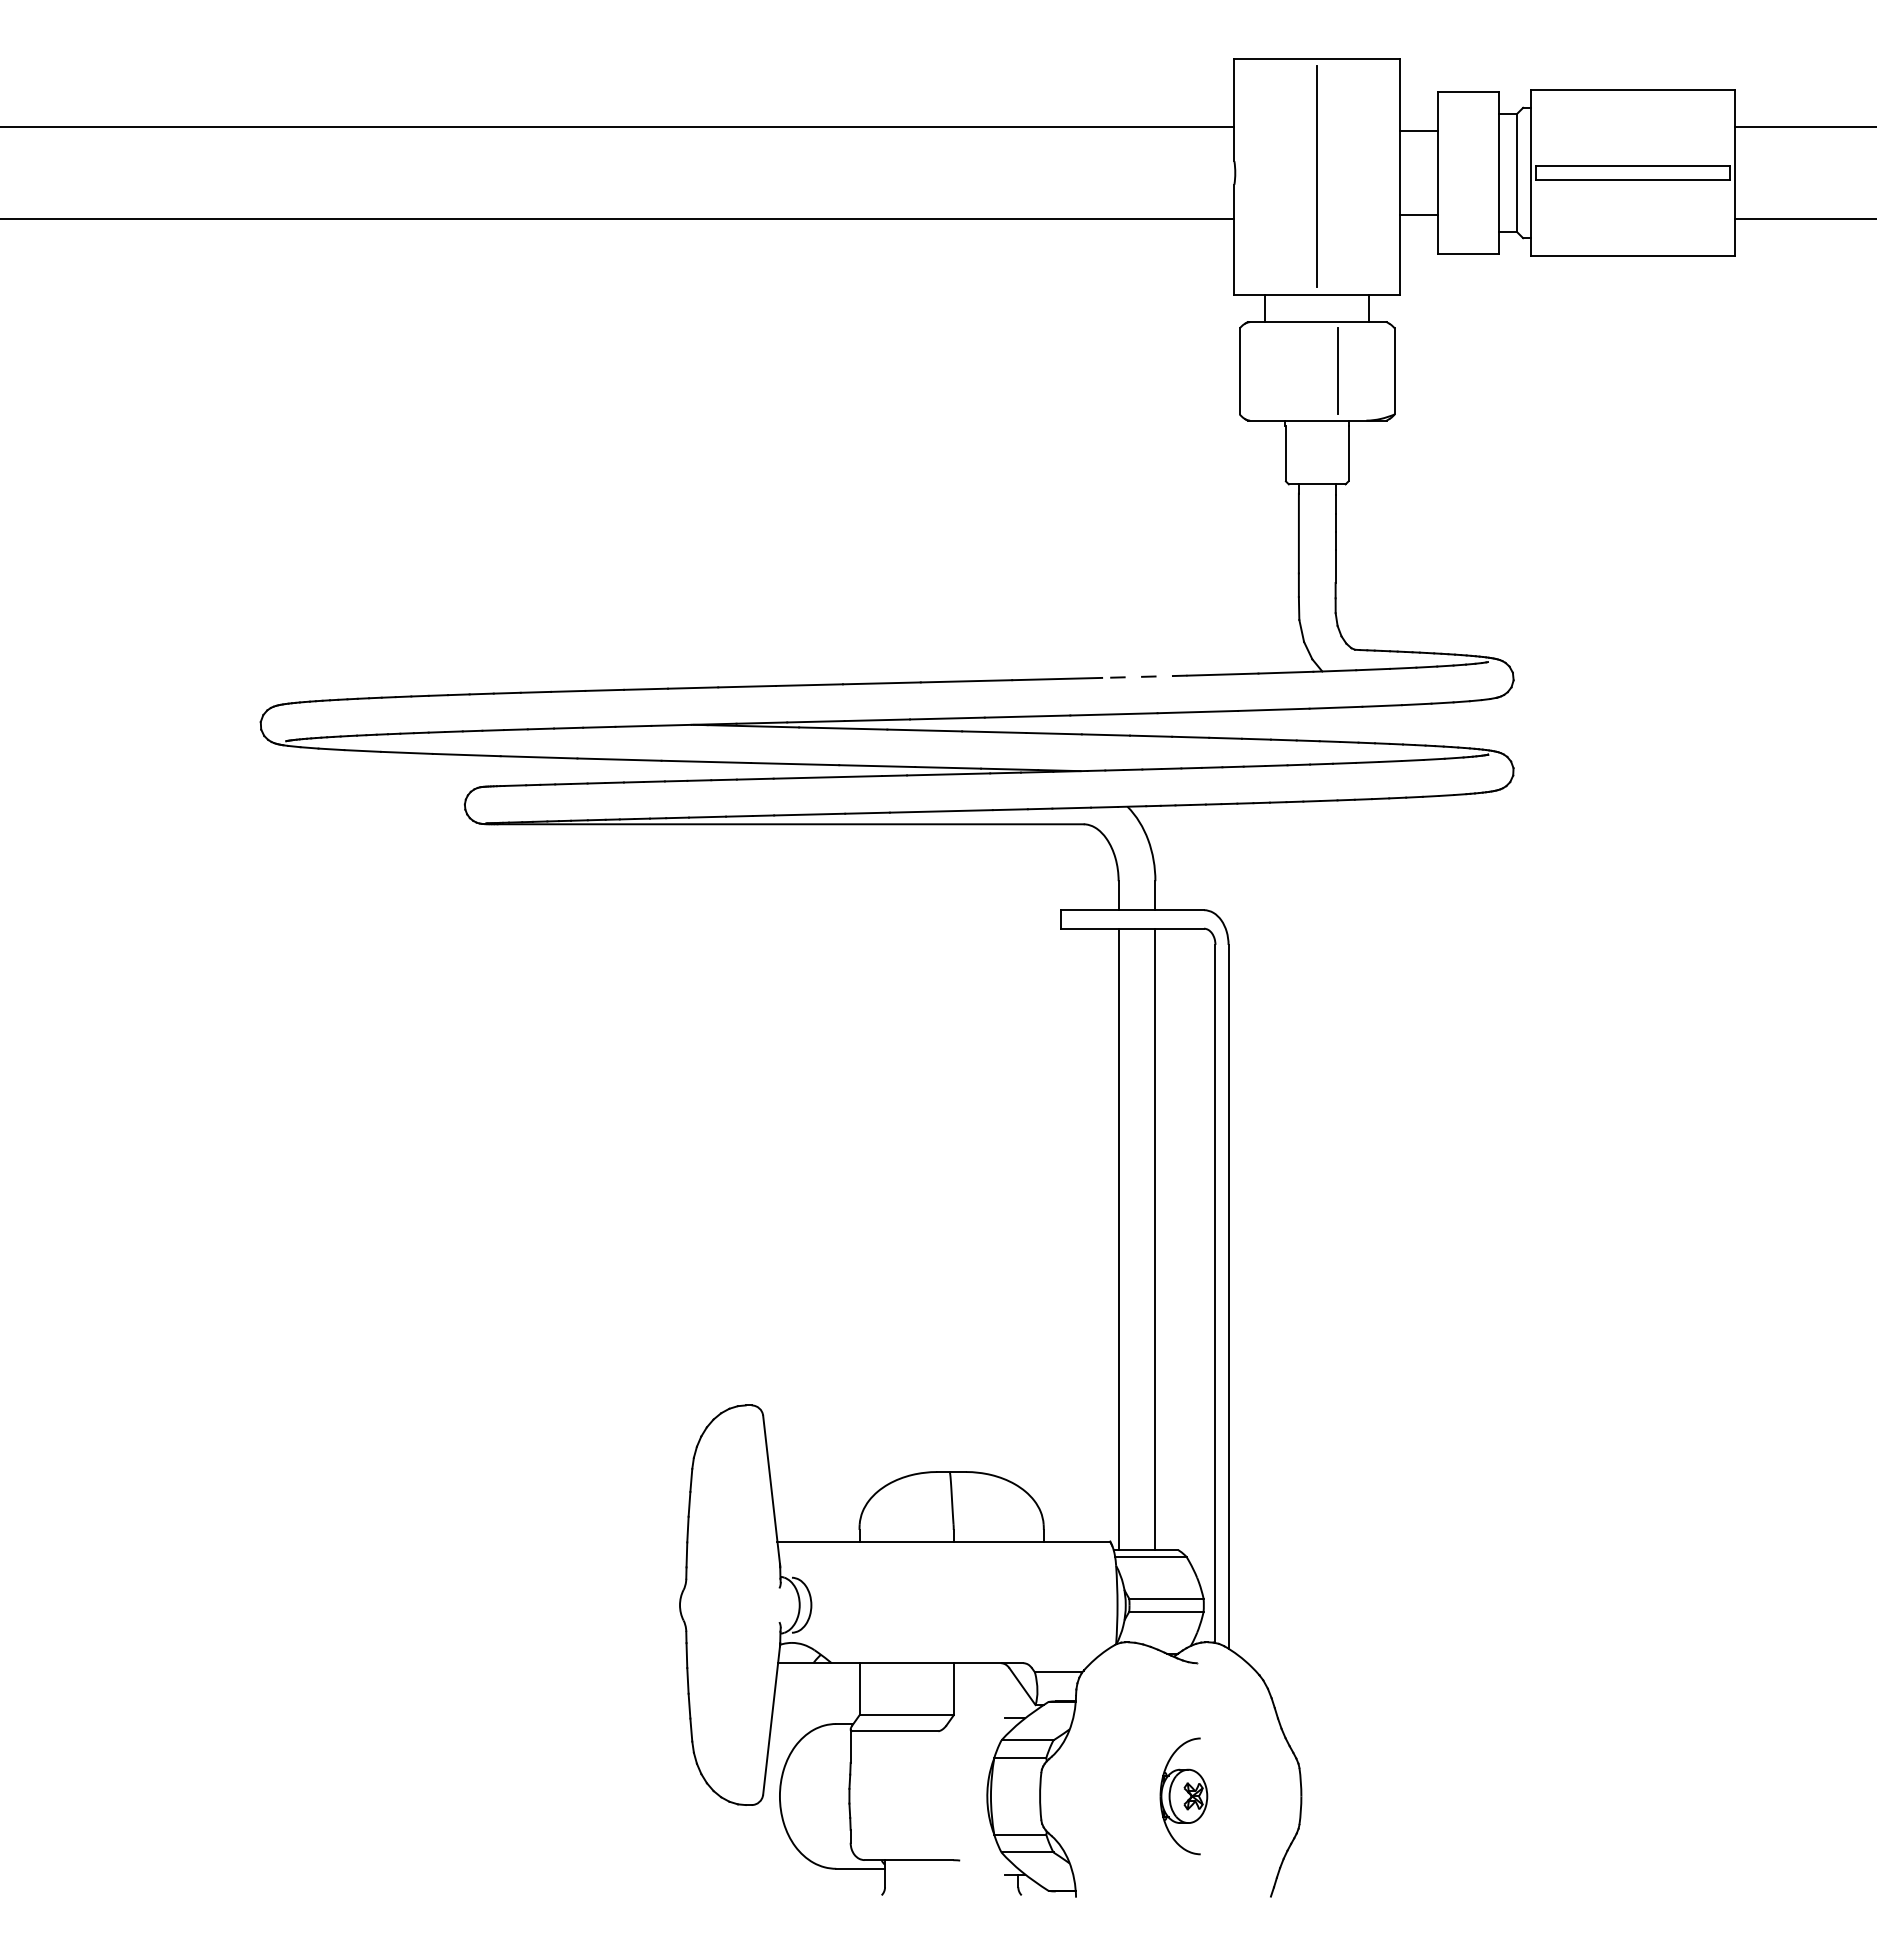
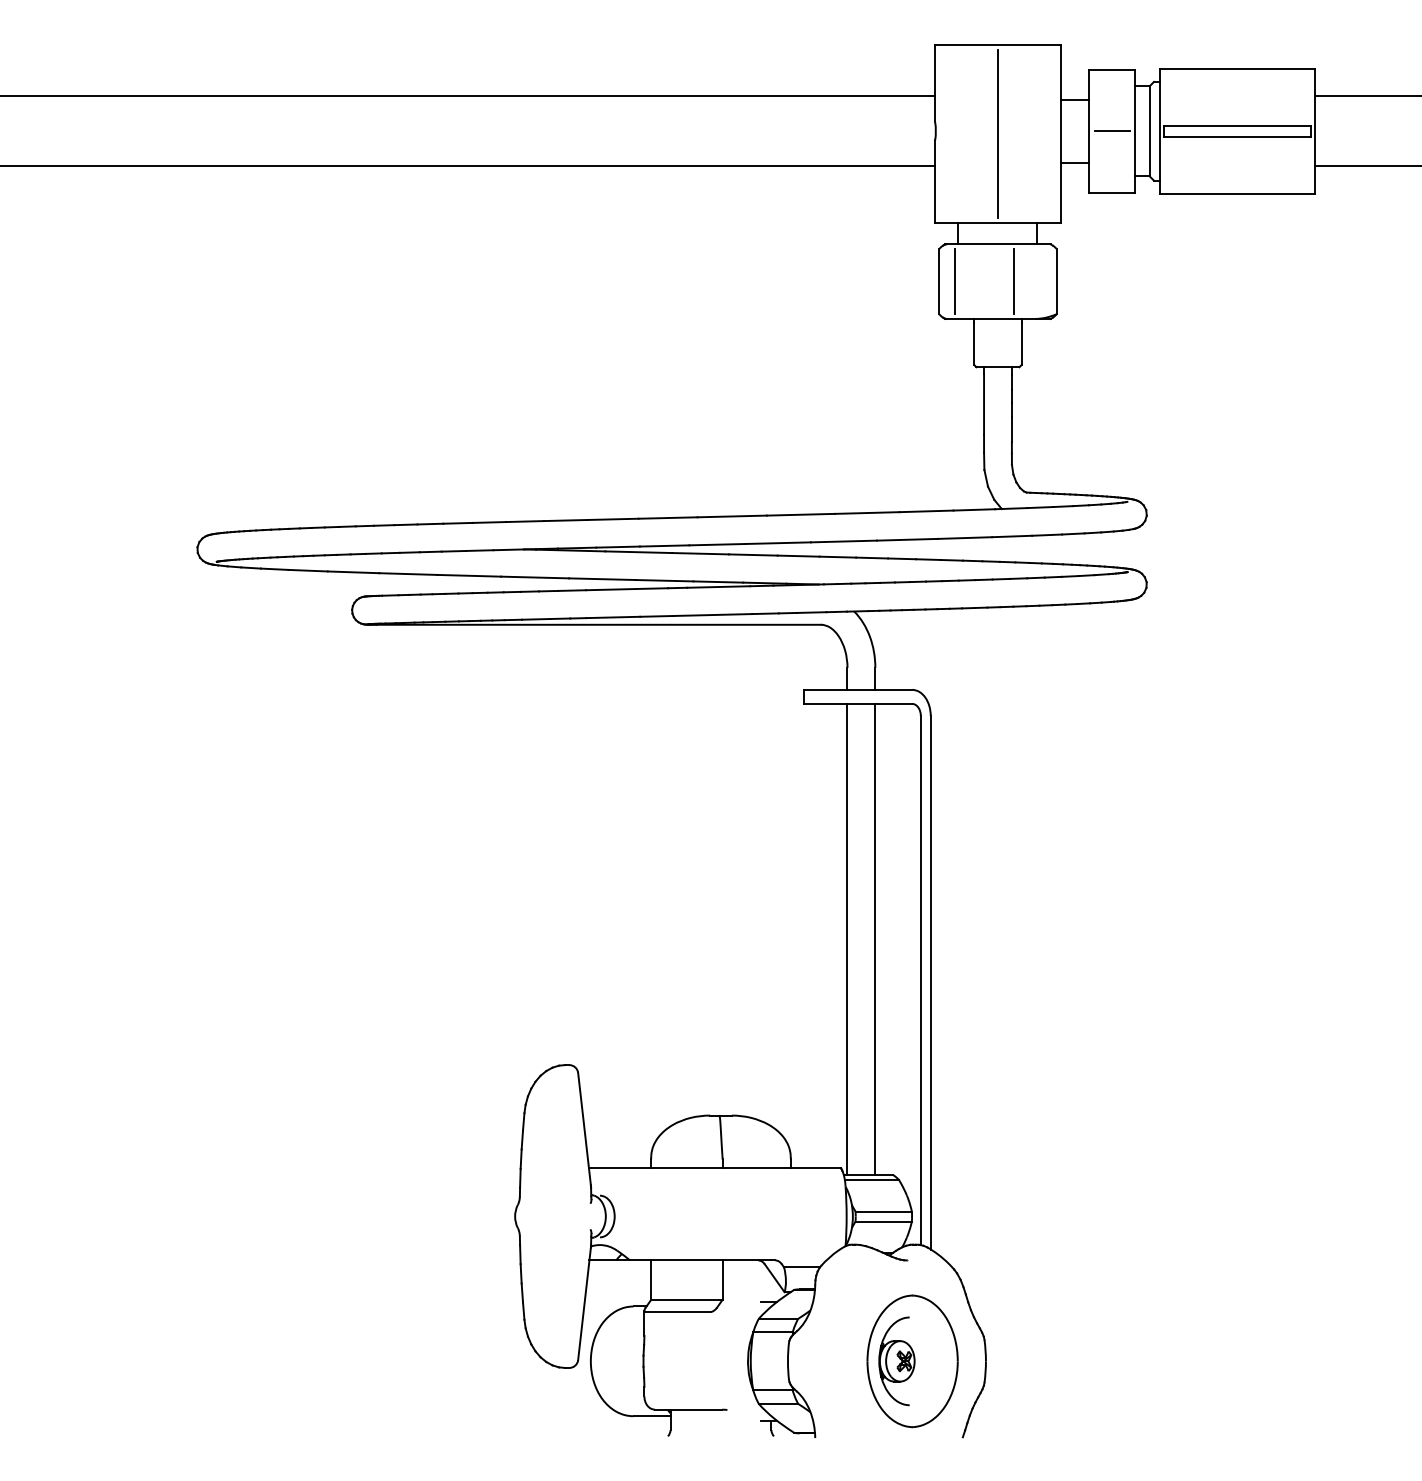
line: (1467, 173) -> (1111, 131), added
line: (1260, 371) -> (954, 281), added
line: (1144, 676) -> (867, 512), dashed -> solid
part: (1204, 1796) -> (912, 1361), added

